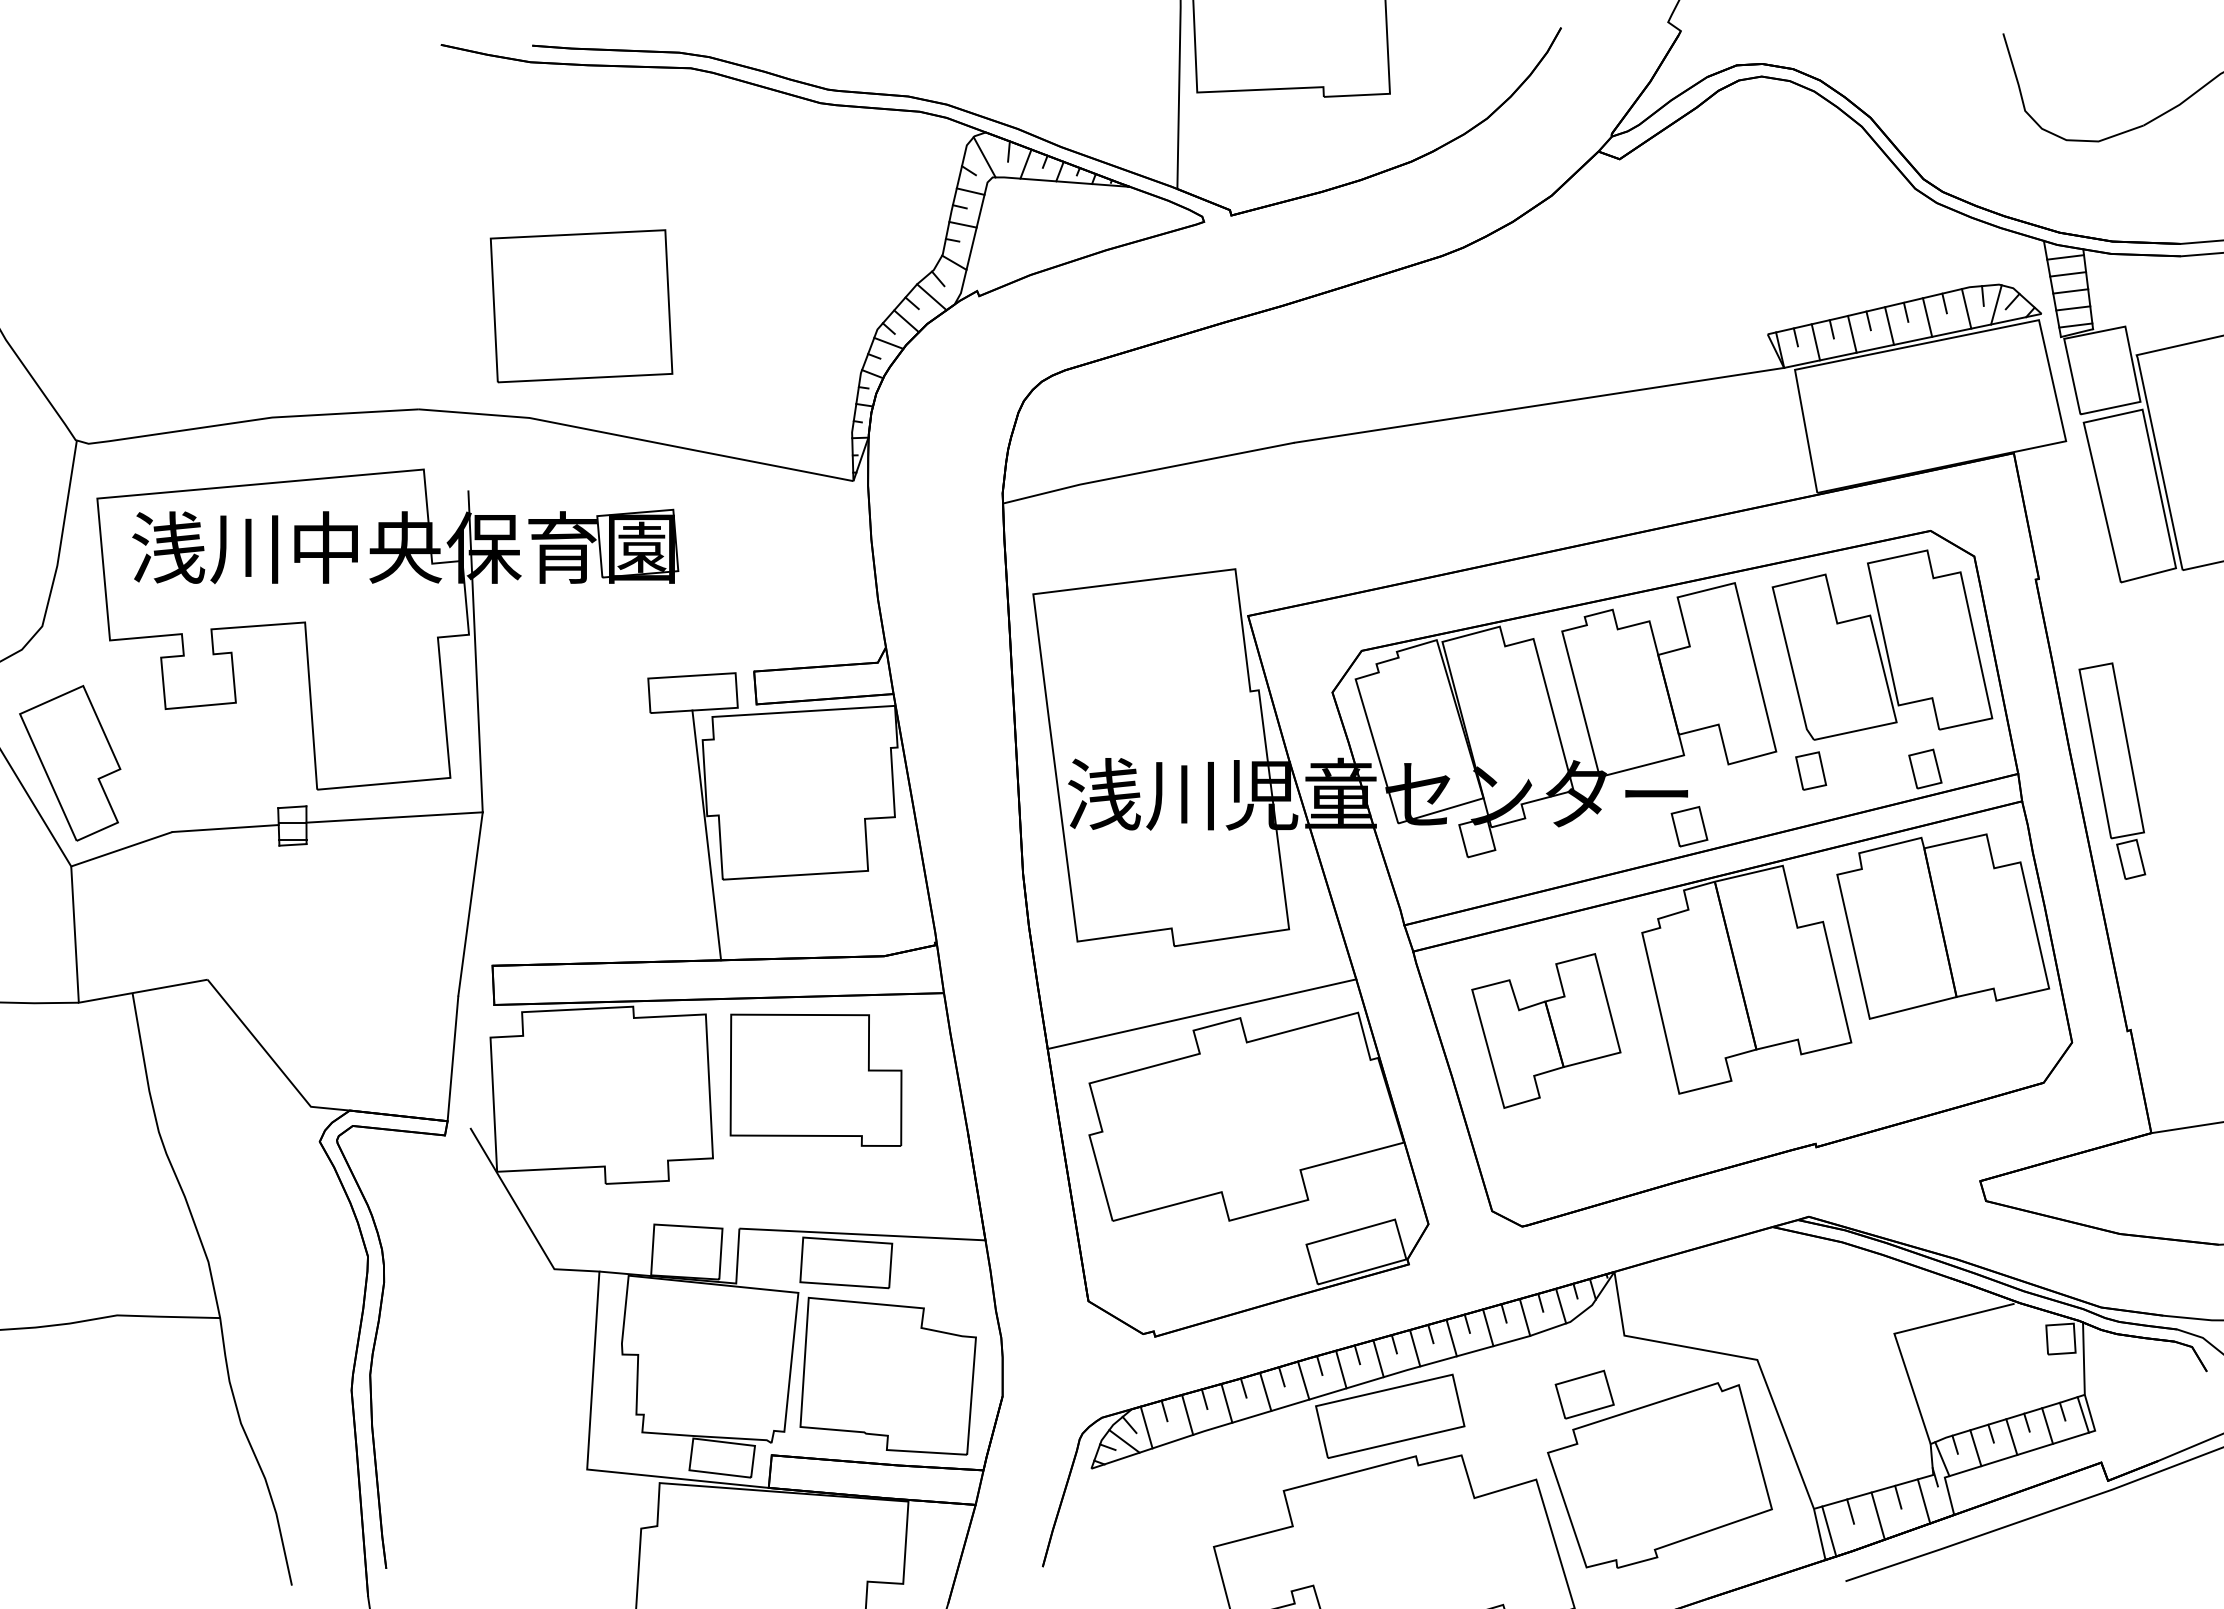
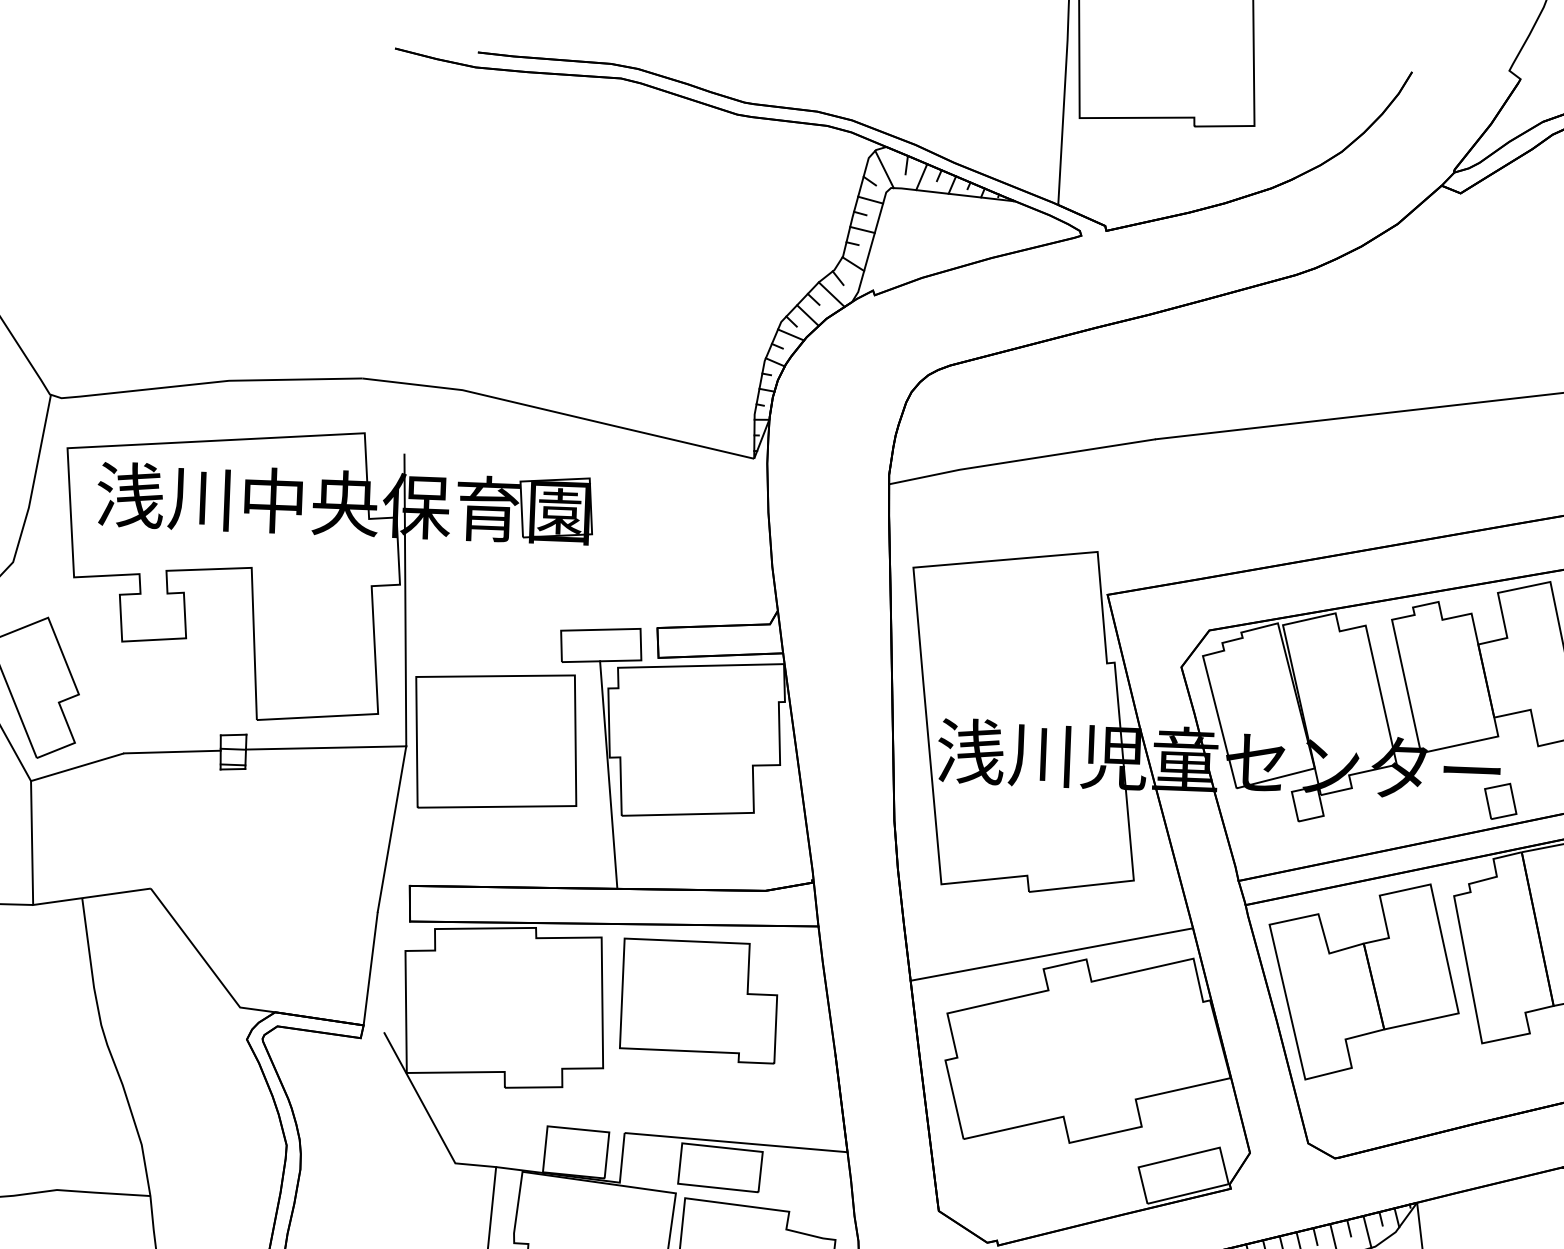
part: (581, 306) -> (496, 741), moved
part: (1546, 1030) -> (1363, 981), size x1.43

